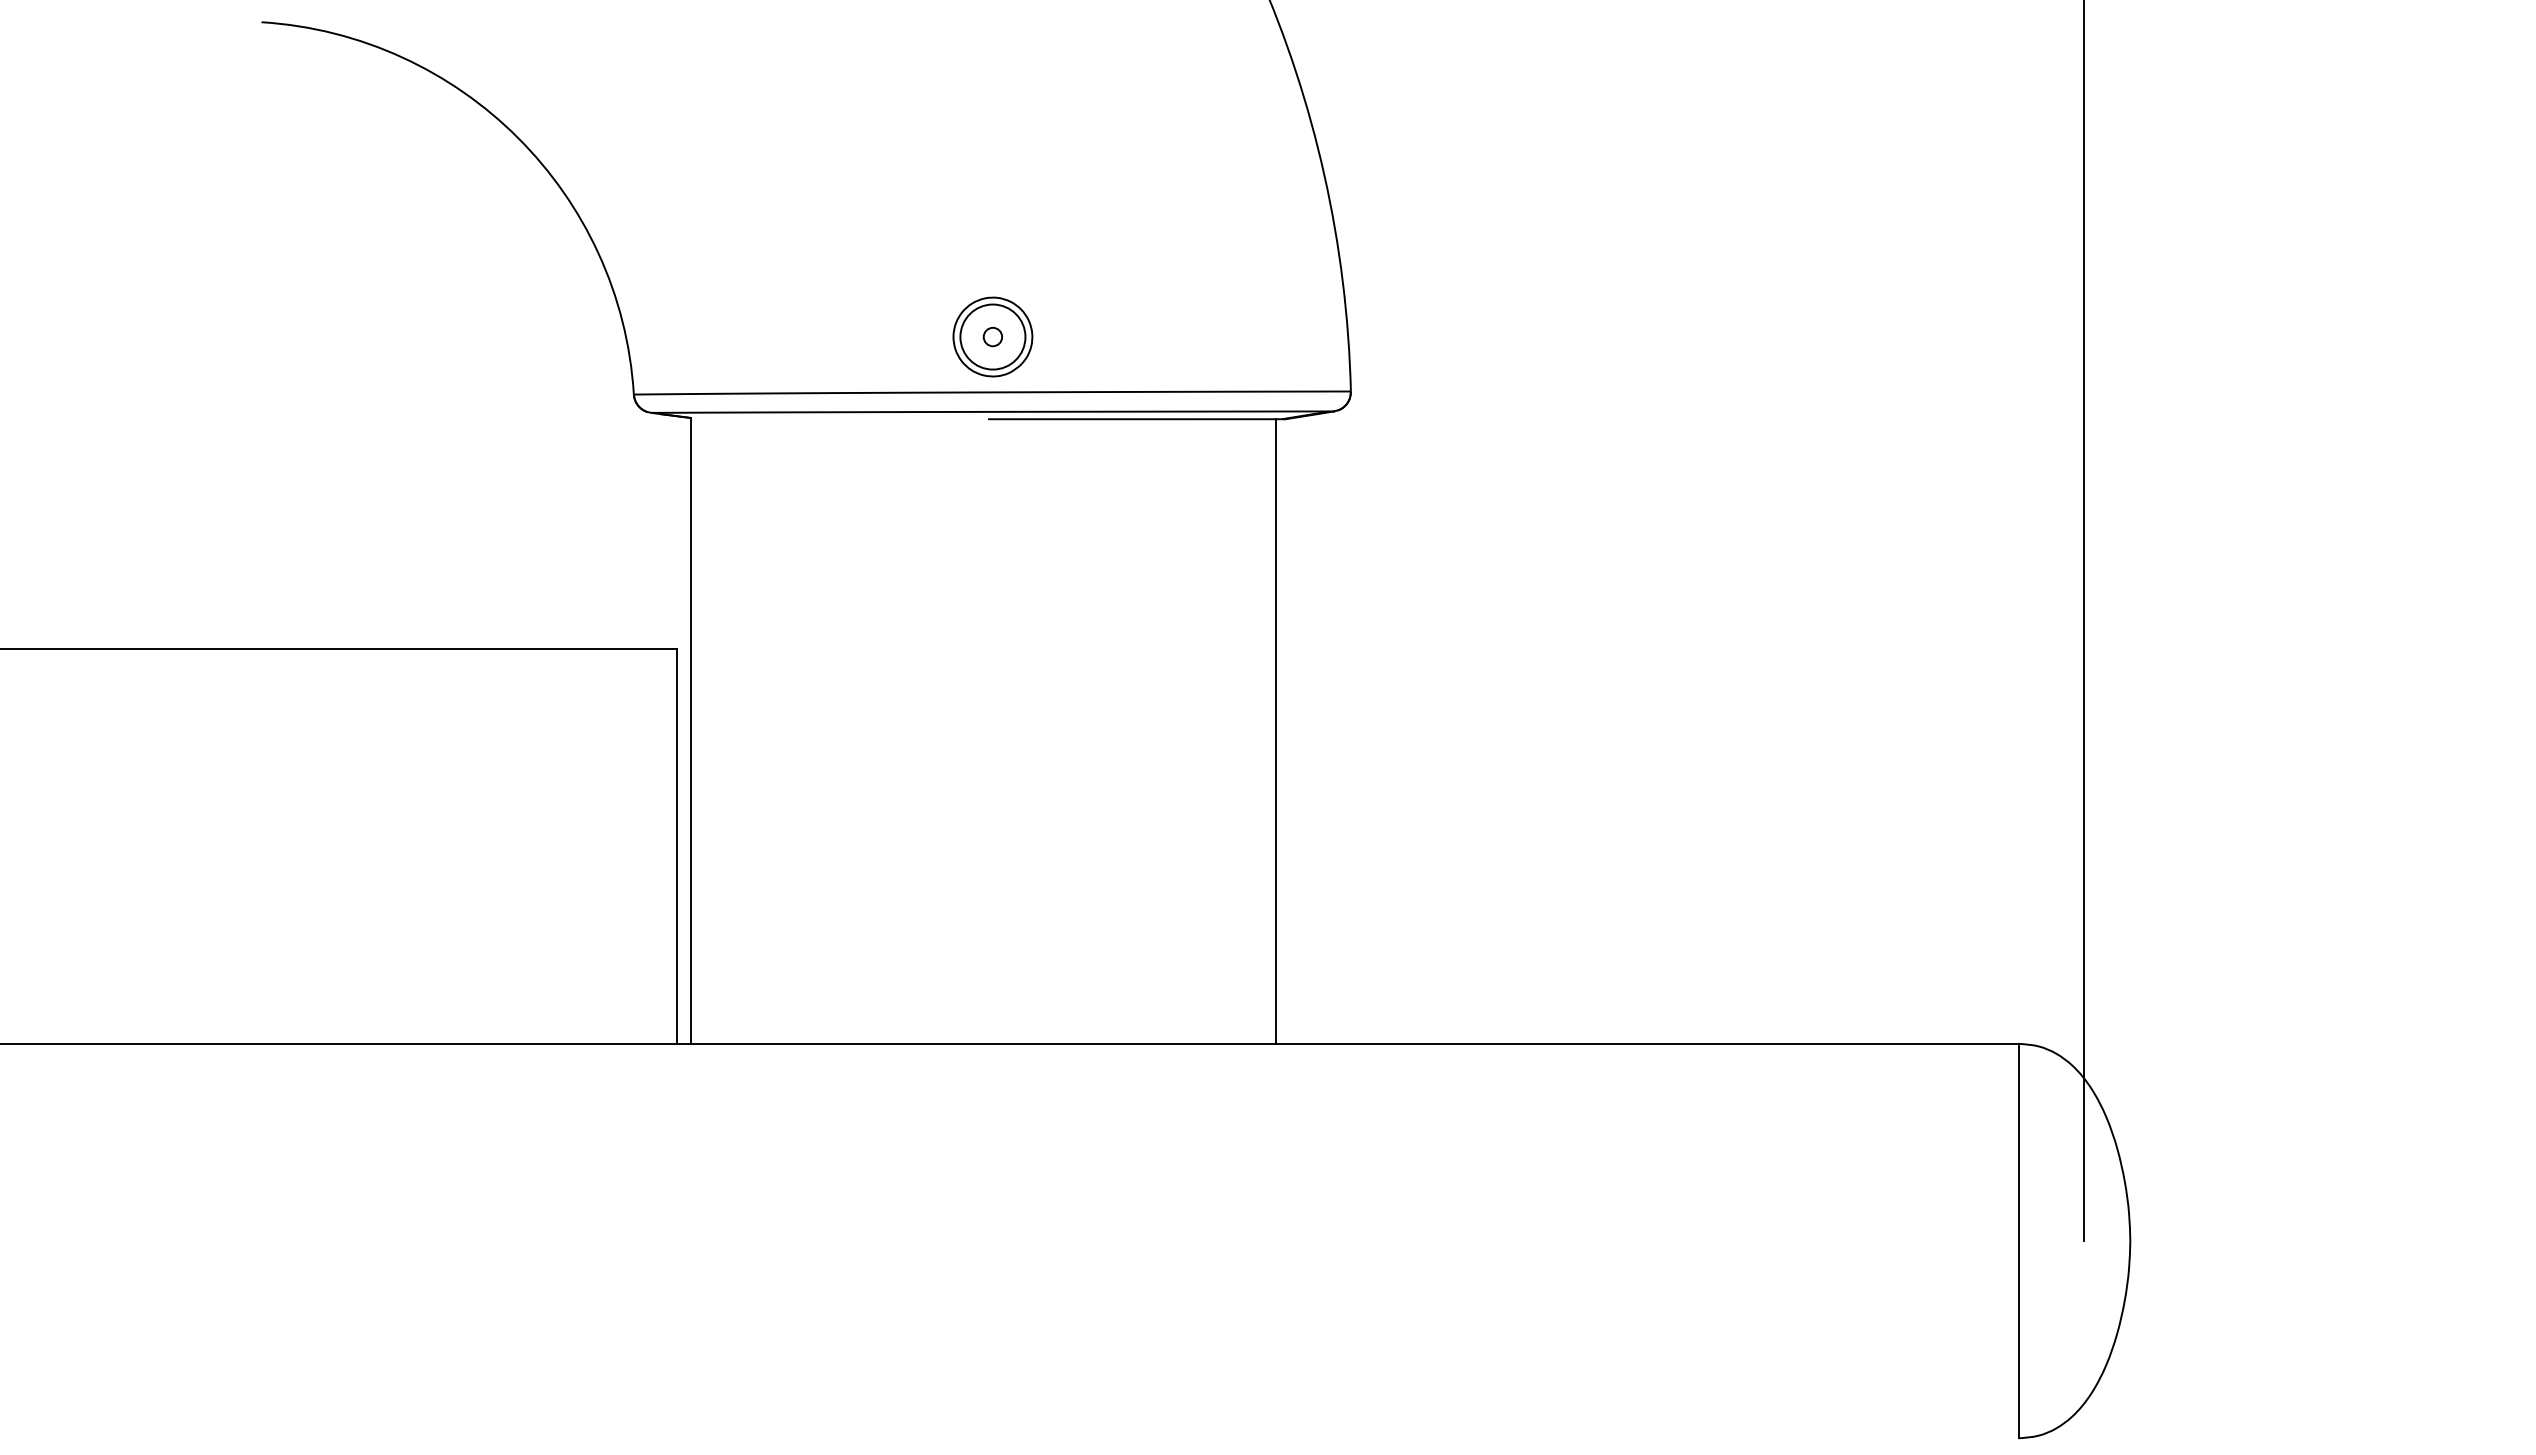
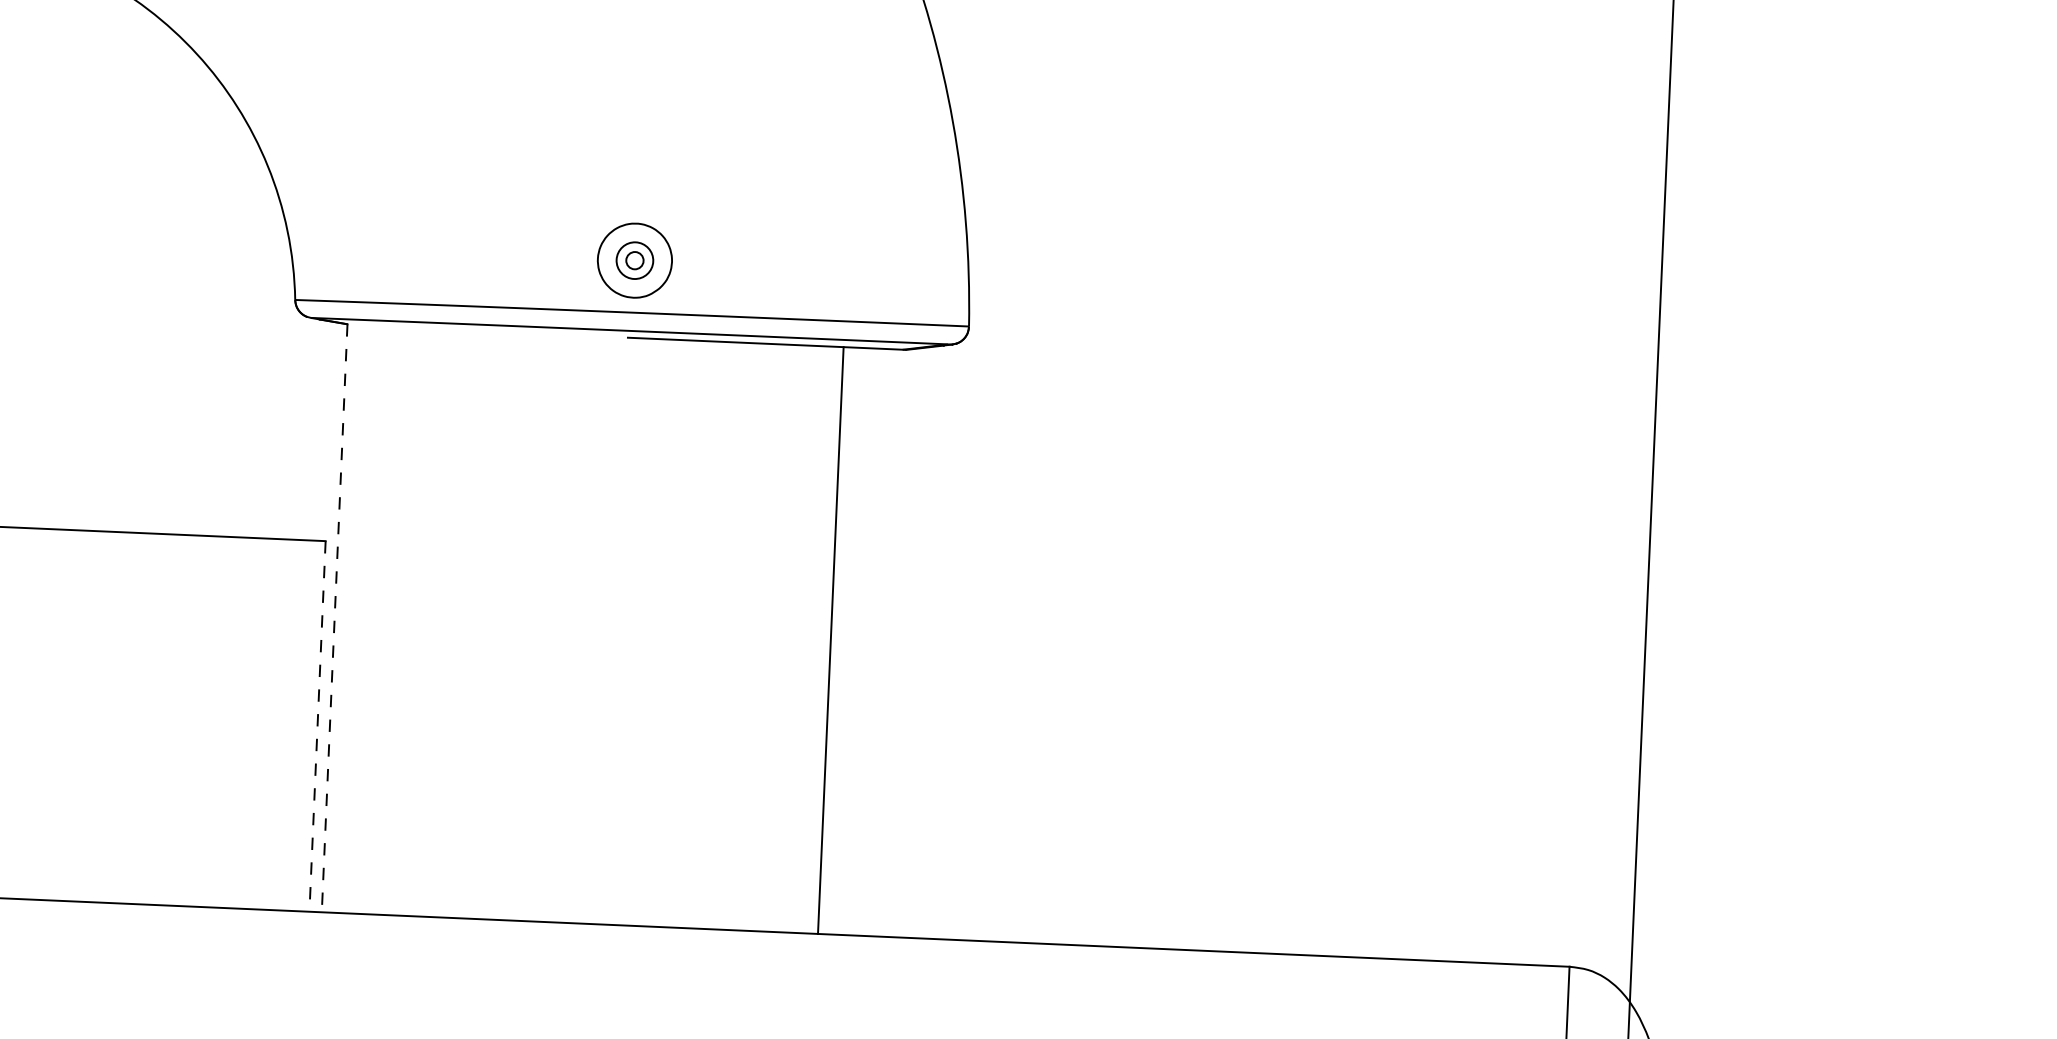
circle: (992, 336) -> (634, 260), size x0.6
line: (690, 730) -> (334, 617), solid -> dashed
line: (1275, 731) -> (830, 640), moved
line: (677, 847) -> (317, 727), solid -> dashed

